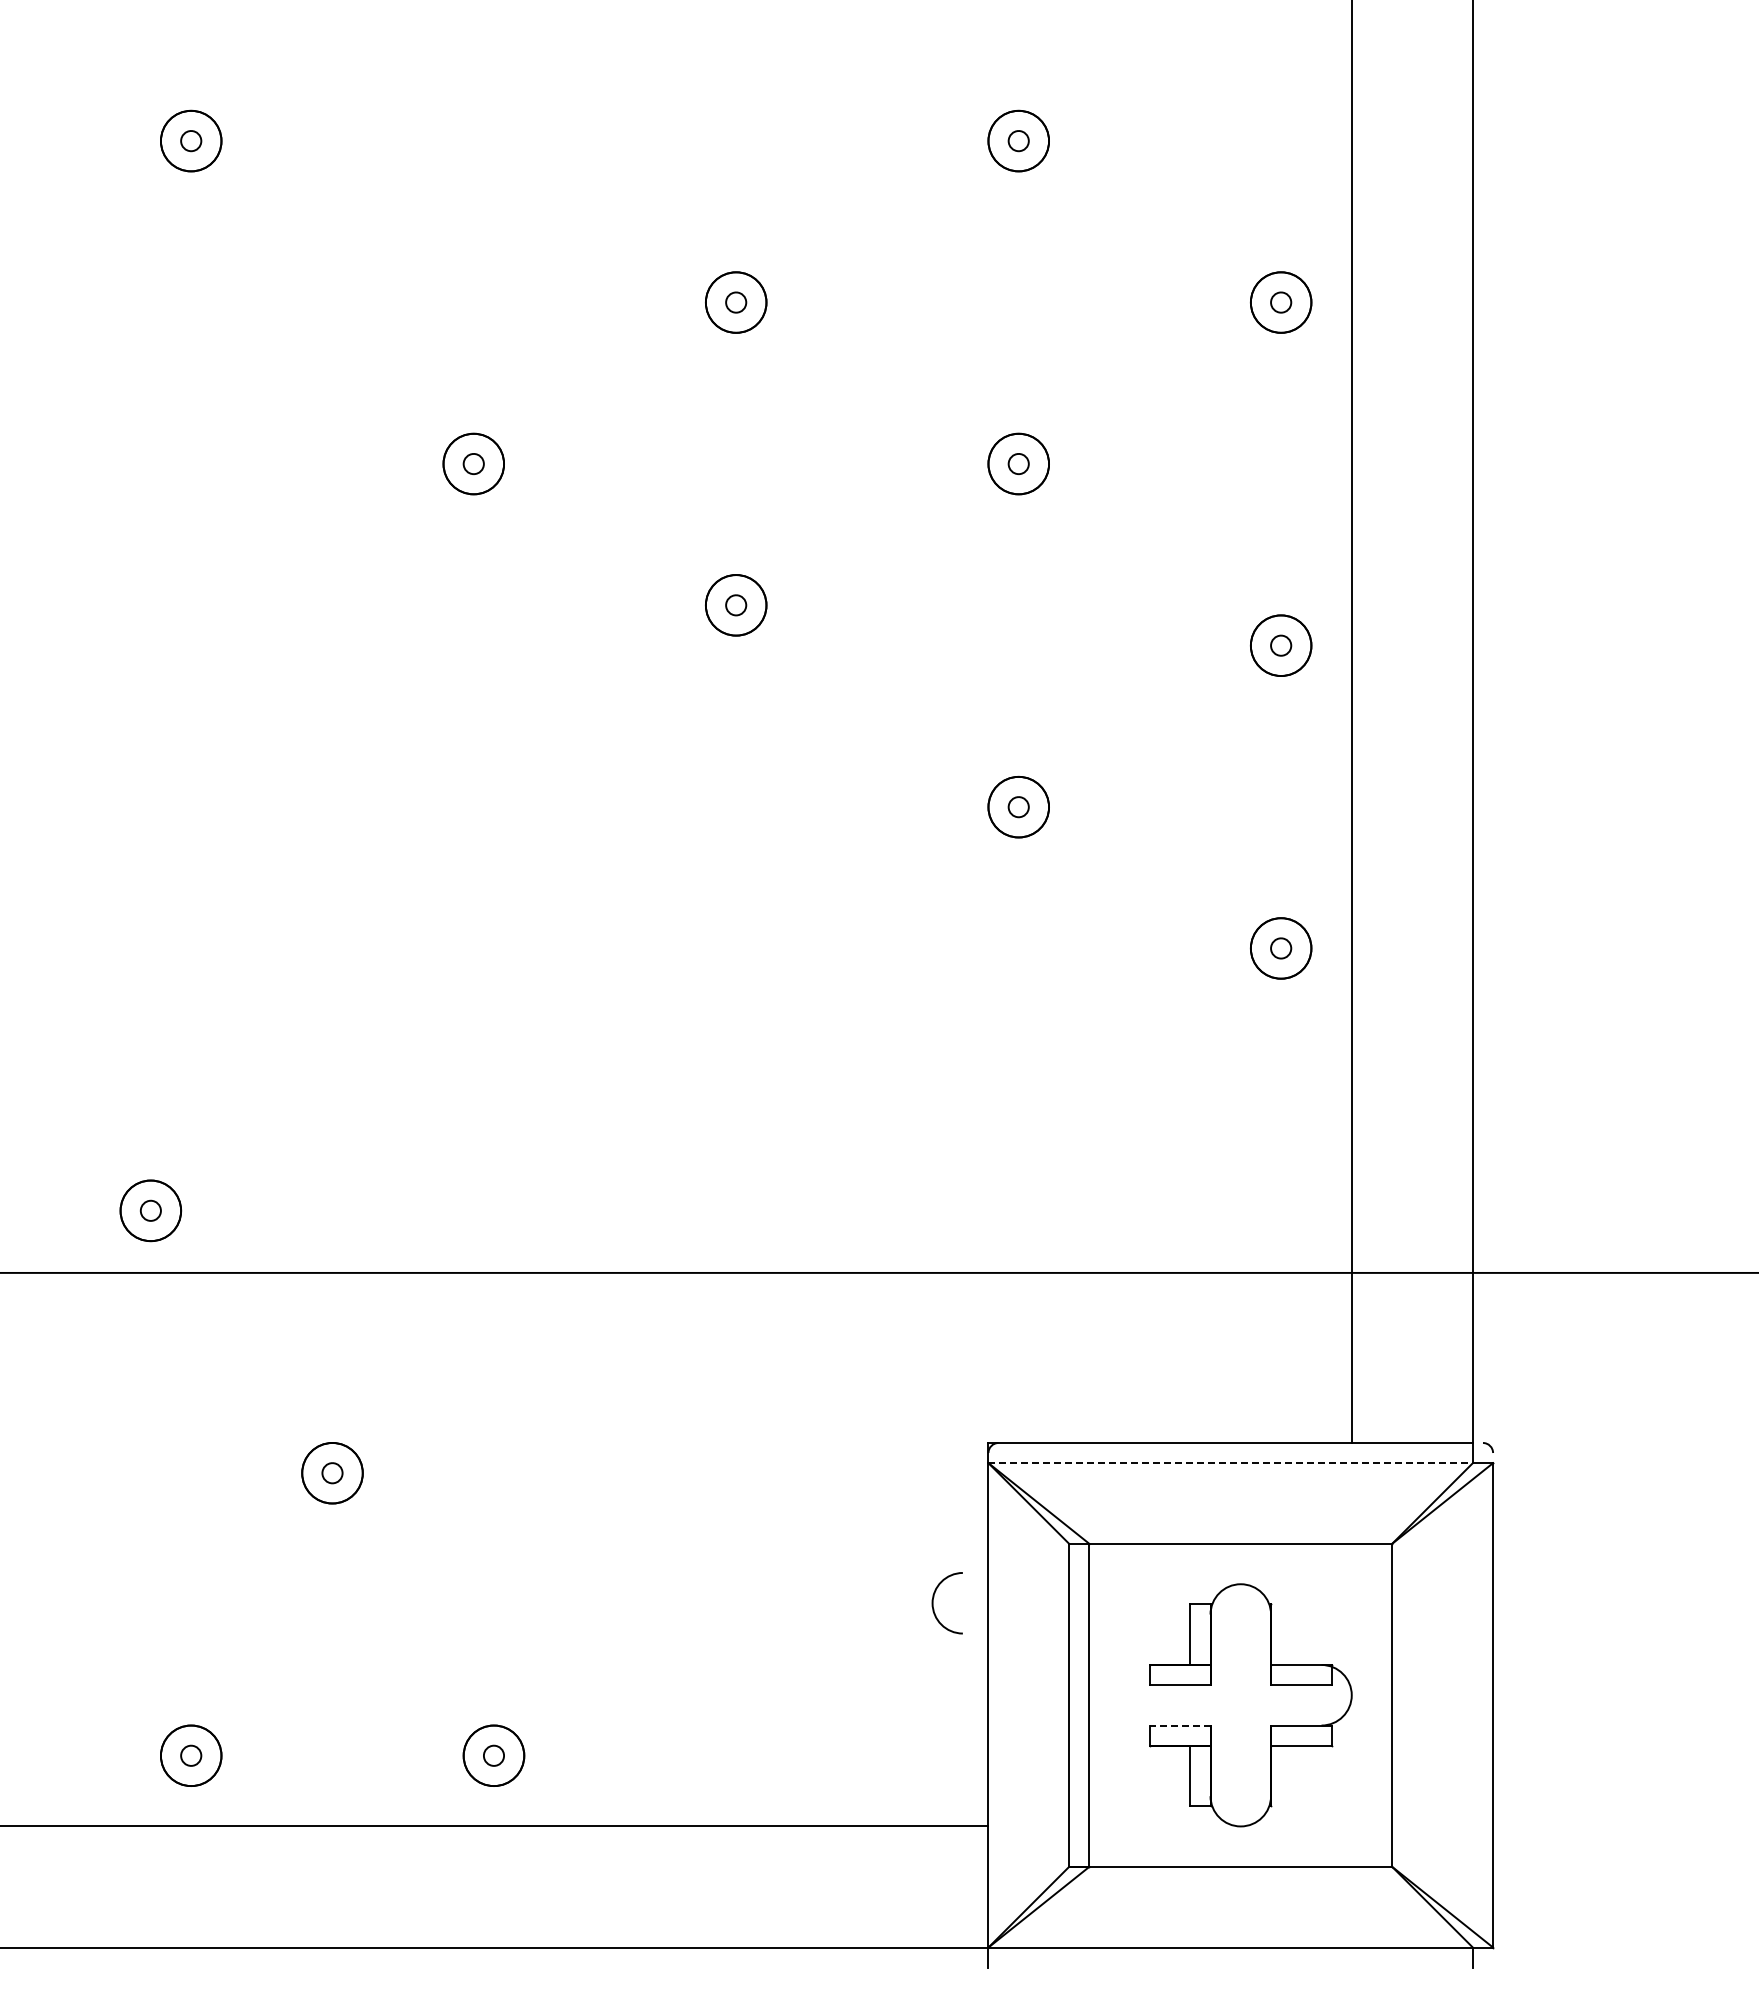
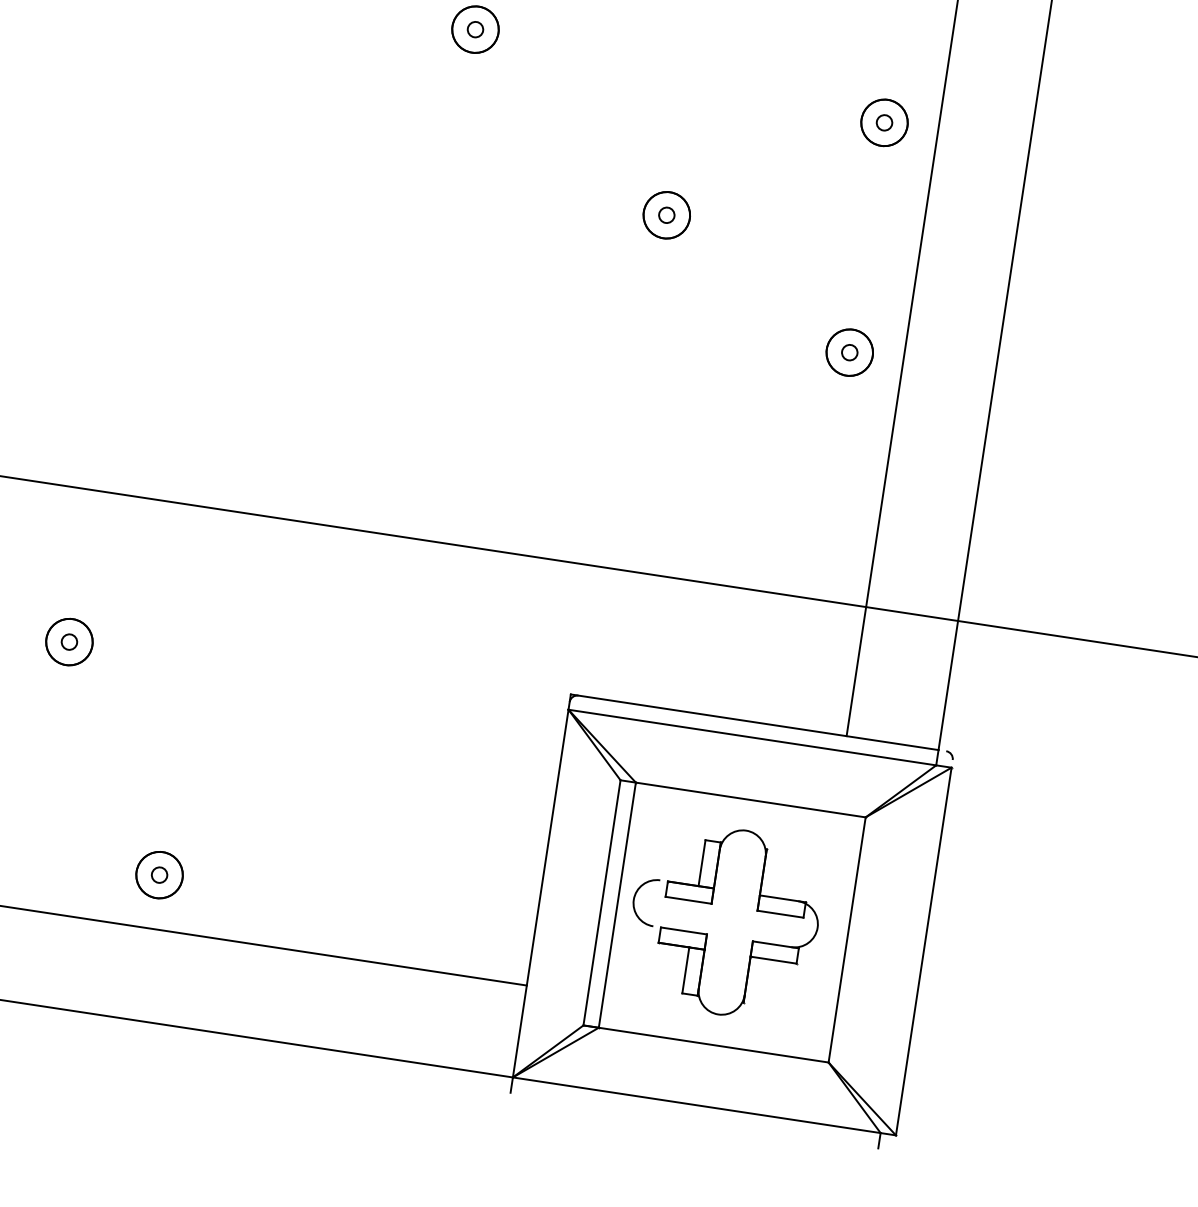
line: (1231, 1463) -> (752, 737), dashed -> solid
curve: (933, 1603) -> (634, 900), moved
line: (1179, 1725) -> (683, 930), dashed -> solid

